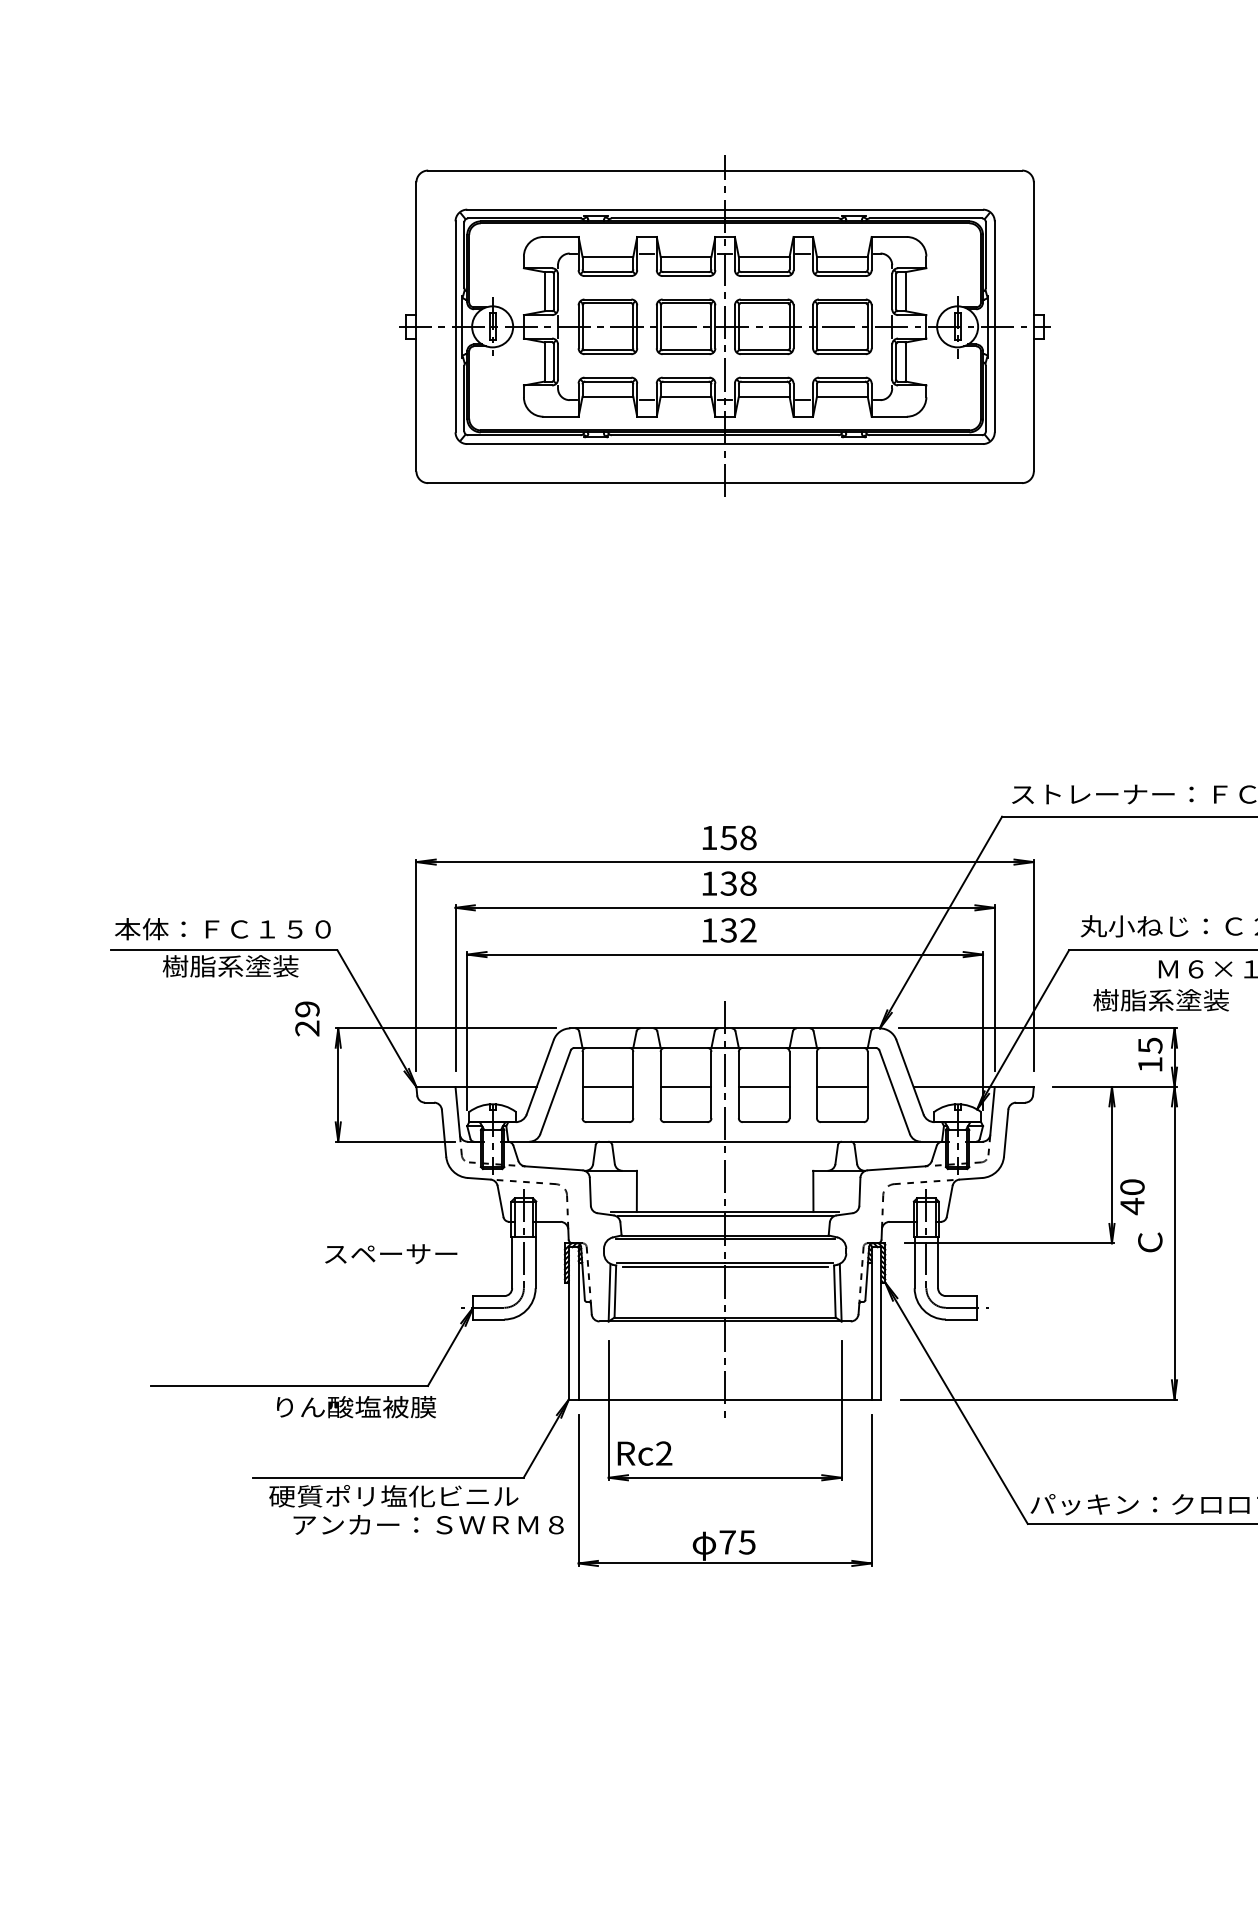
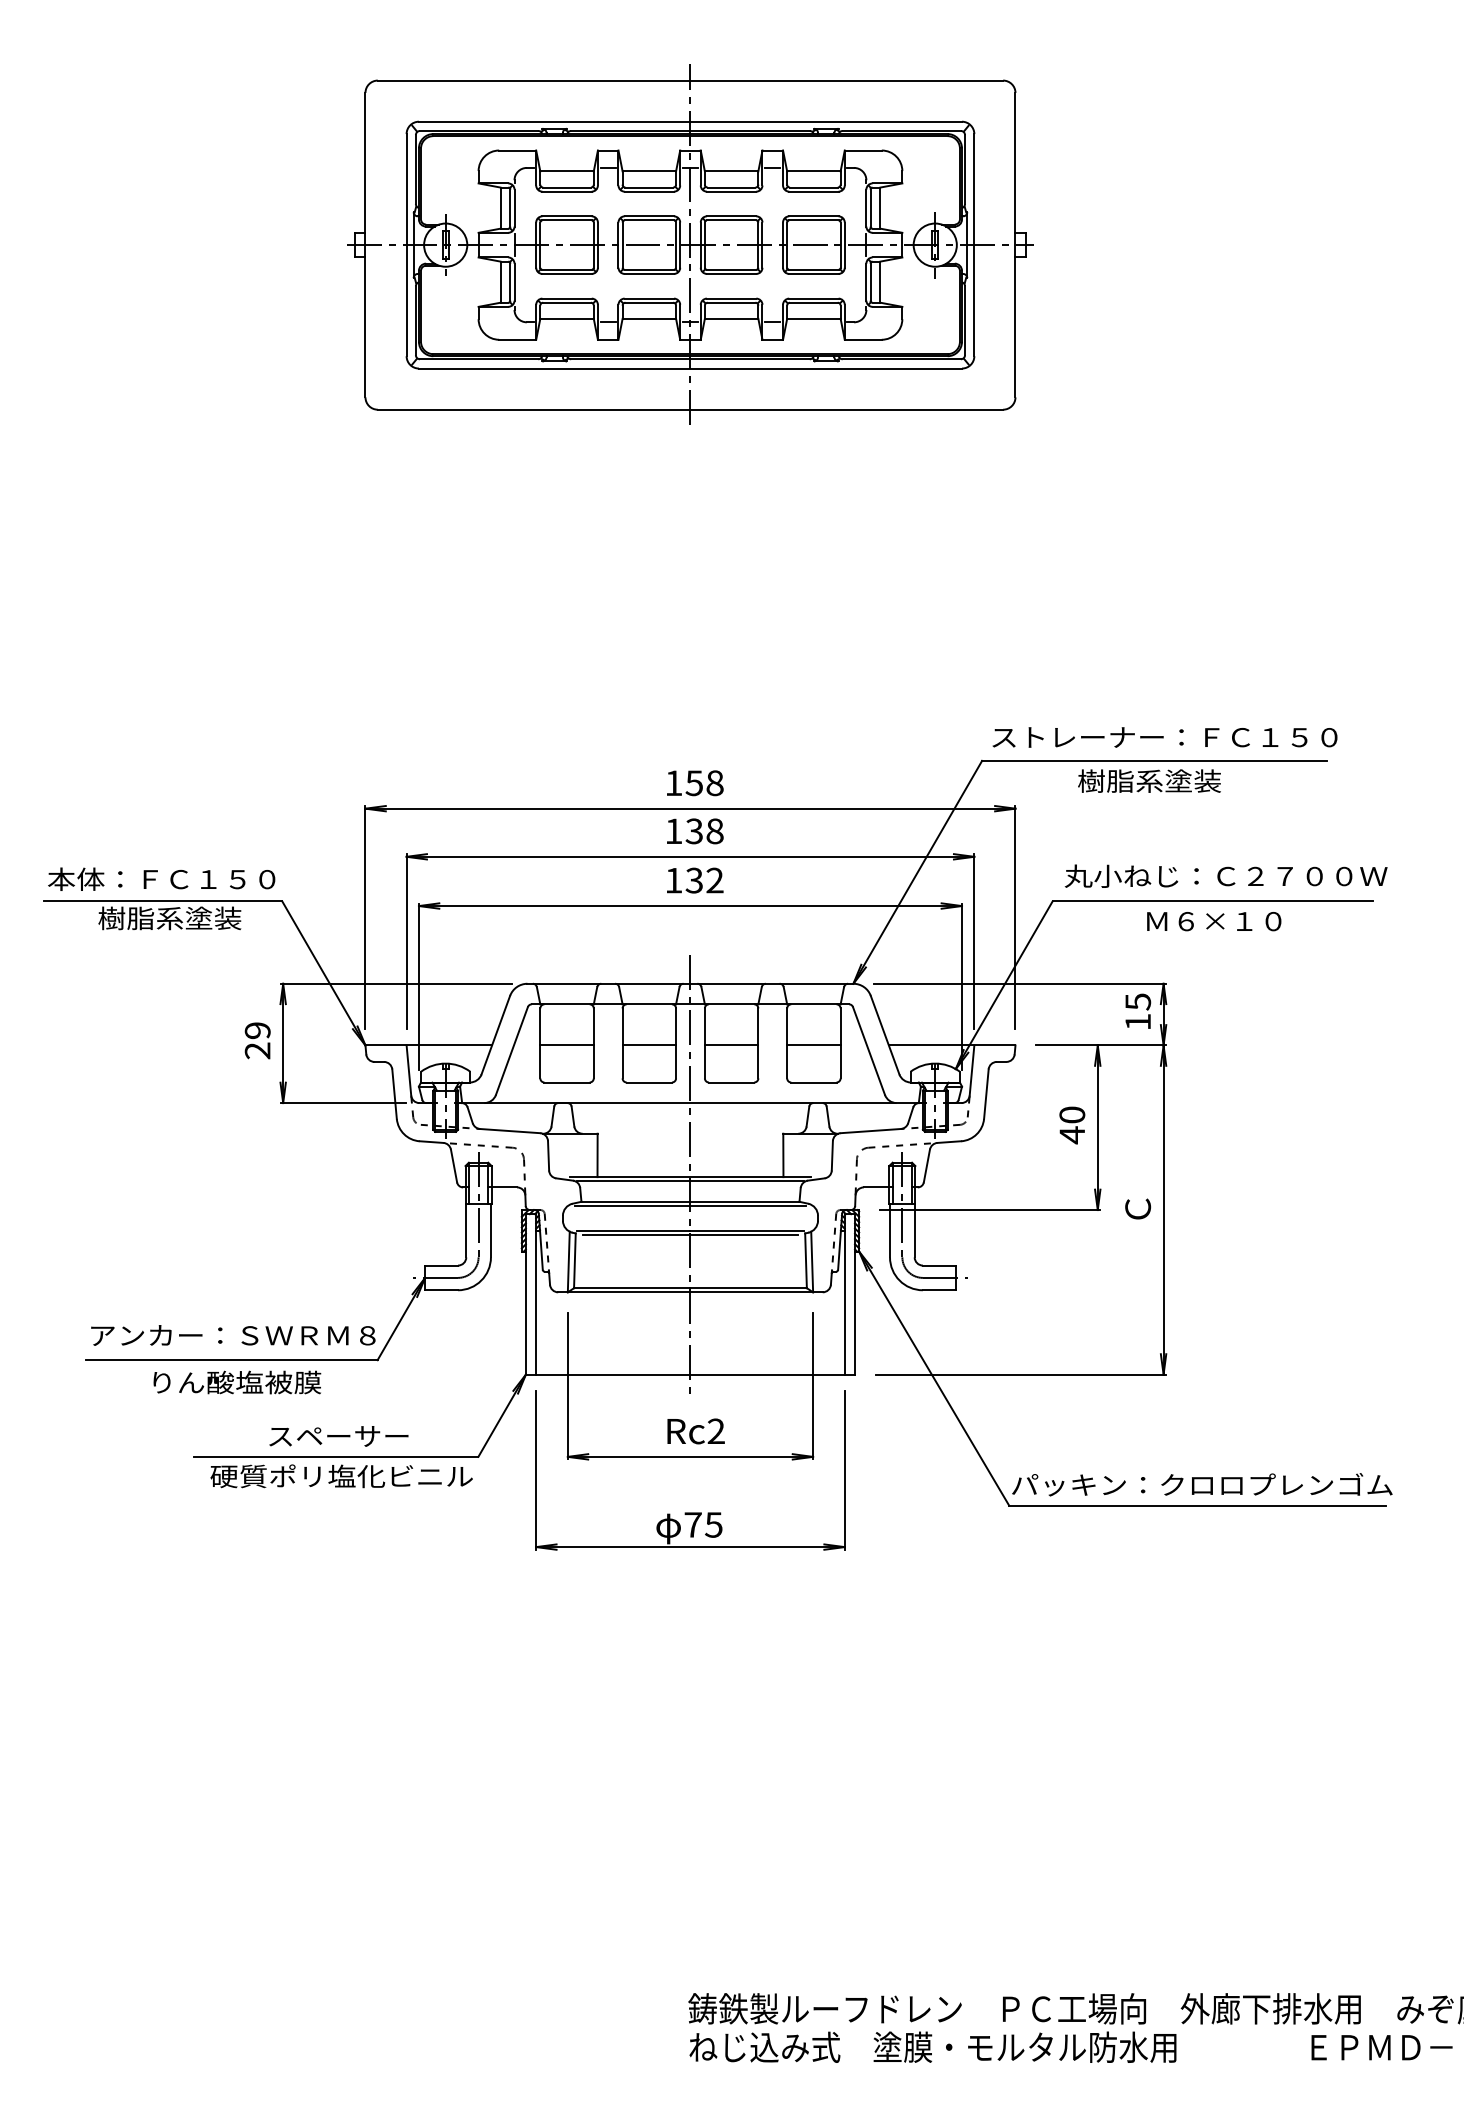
text: (1161, 999) -> (1149, 780), moved
text: (307, 1018) -> (257, 1040), moved
text: (1132, 1197) -> (1072, 1125), moved
text: (390, 1254) -> (338, 1436), moved
text: (356, 1407) -> (237, 1382), moved
text: (644, 1453) -> (695, 1431), moved
text: (428, 1524) -> (233, 1335), moved

